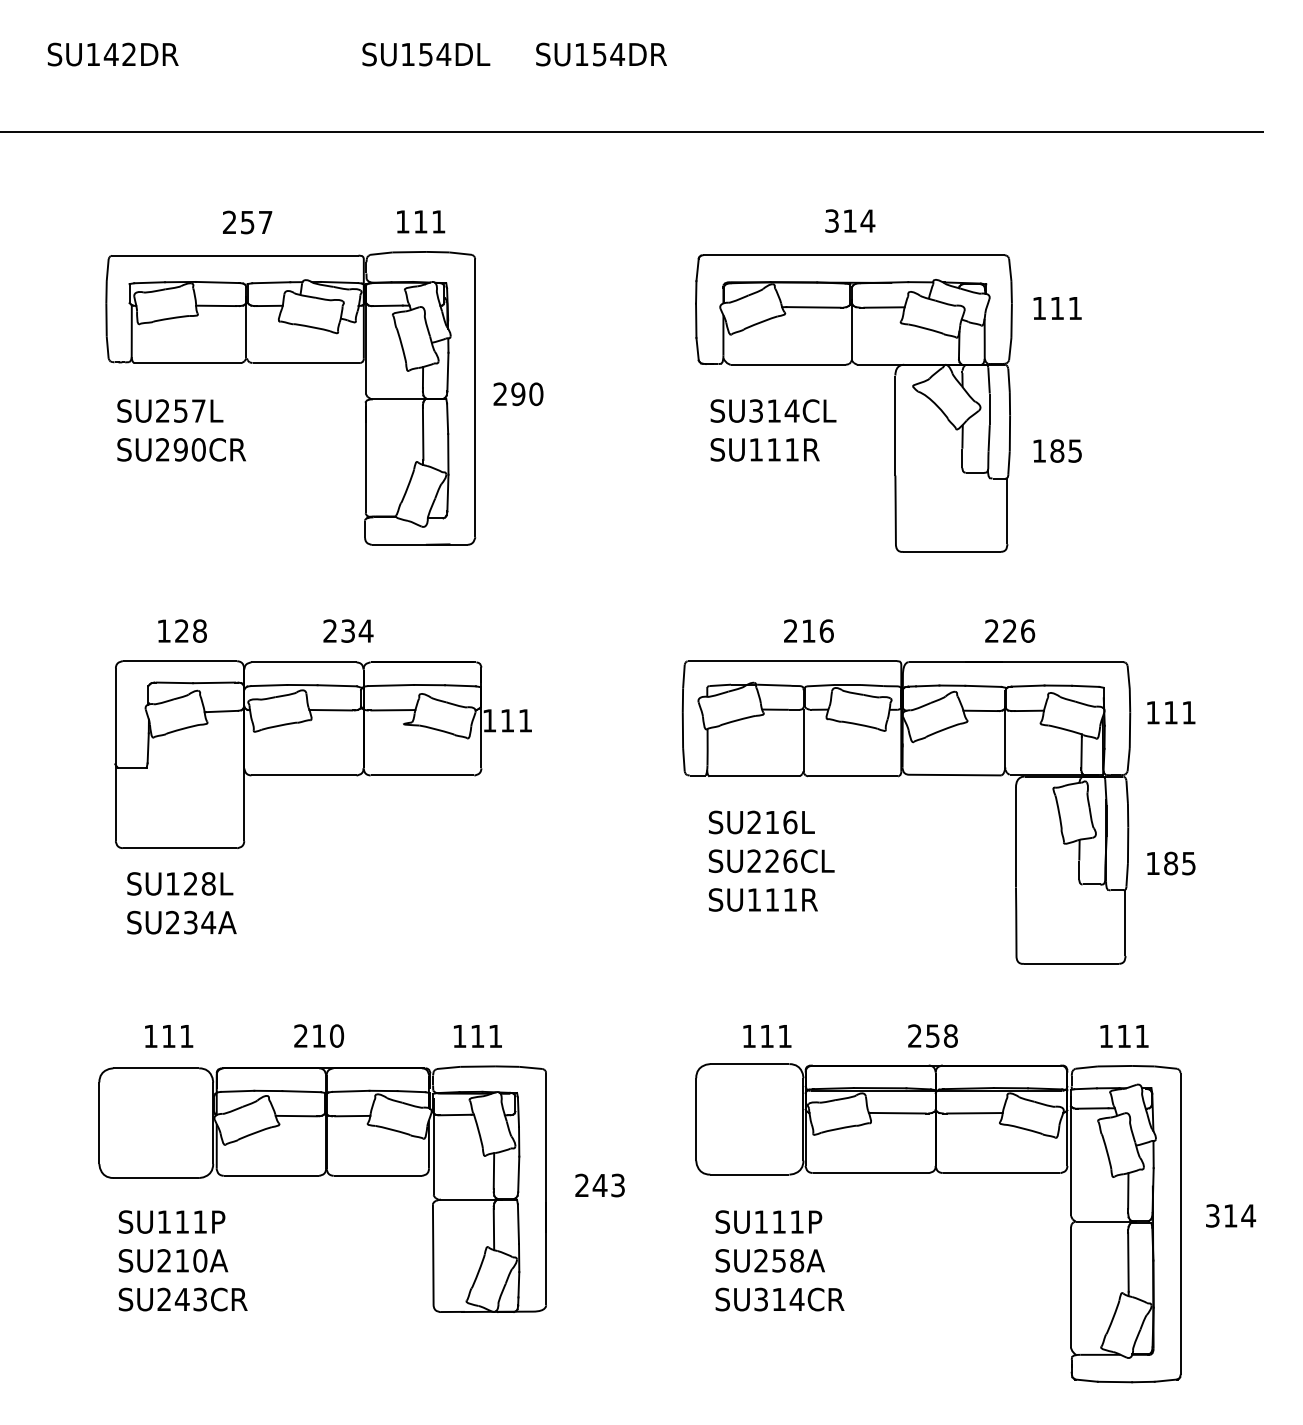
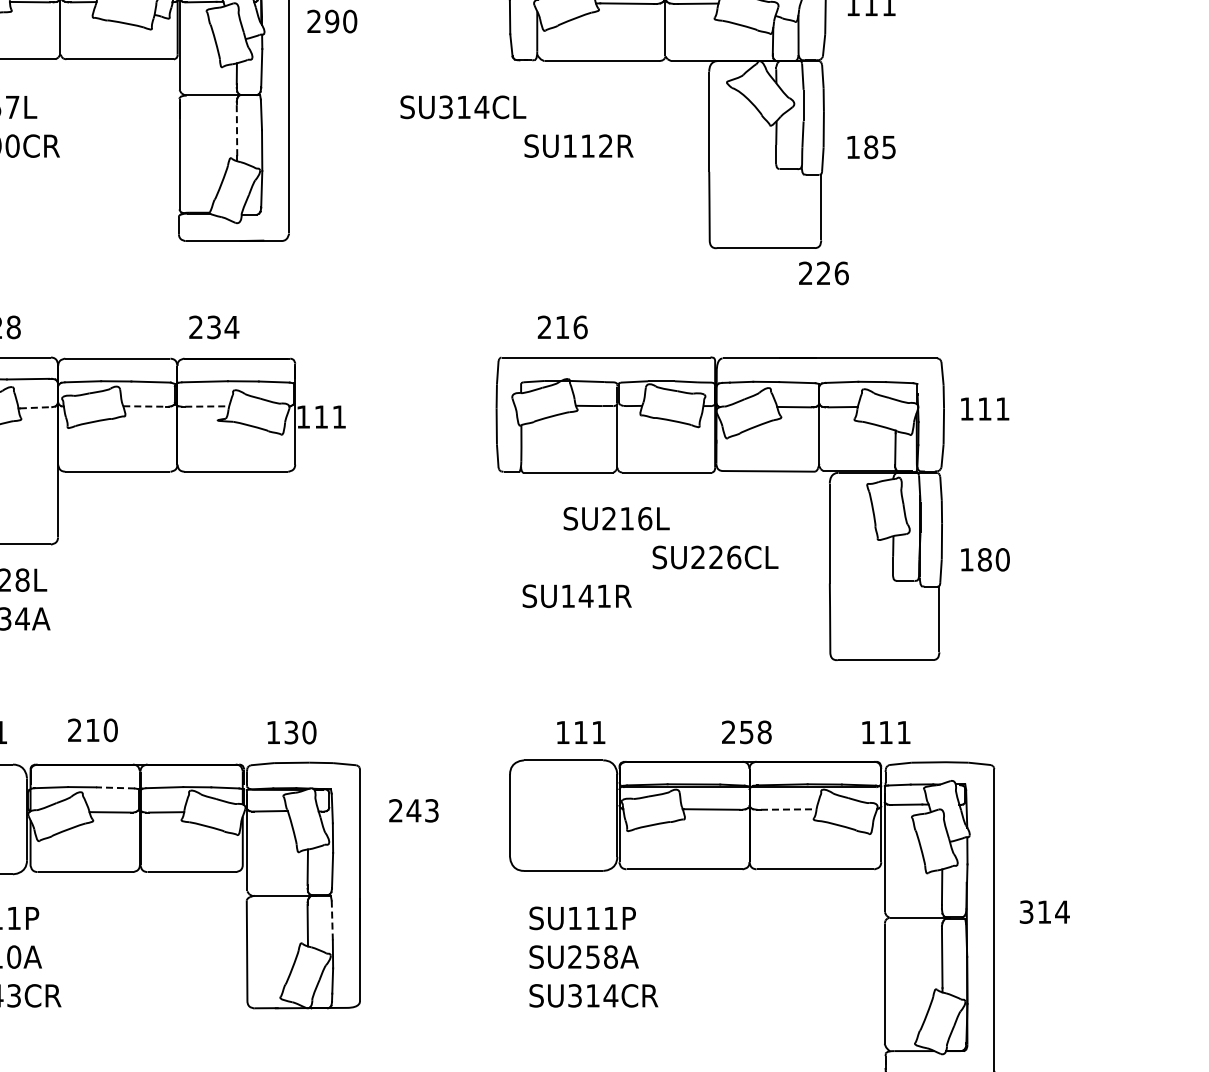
text: (518, 394) -> (332, 21), moved
text: (773, 410) -> (463, 106), moved
line: (423, 433) -> (237, 129), solid -> dashed
text: (791, 449) -> (605, 145), SU111R -> SU112R
text: (348, 630) -> (214, 326), moved
text: (808, 630) -> (562, 326), moved
text: (1010, 630) -> (824, 272), moved
line: (330, 710) -> (144, 406), solid -> dashed
line: (393, 710) -> (207, 406), solid -> dashed
line: (222, 711) -> (36, 407), solid -> dashed
text: (761, 822) -> (616, 518), moved
text: (771, 860) -> (715, 556), moved
text: (1189, 863) -> (1003, 559), 185 -> 180
text: (771, 899) -> (585, 595), SU111R -> SU141R
text: (319, 1035) -> (93, 729), moved
text: (486, 1036) -> (300, 732), 111 -> 130
text: (1124, 1036) -> (886, 732), moved
line: (301, 1091) -> (115, 787), solid -> dashed
line: (974, 1113) -> (788, 809), solid -> dashed
text: (599, 1185) -> (413, 810), moved
line: (518, 1224) -> (332, 920), solid -> dashed

